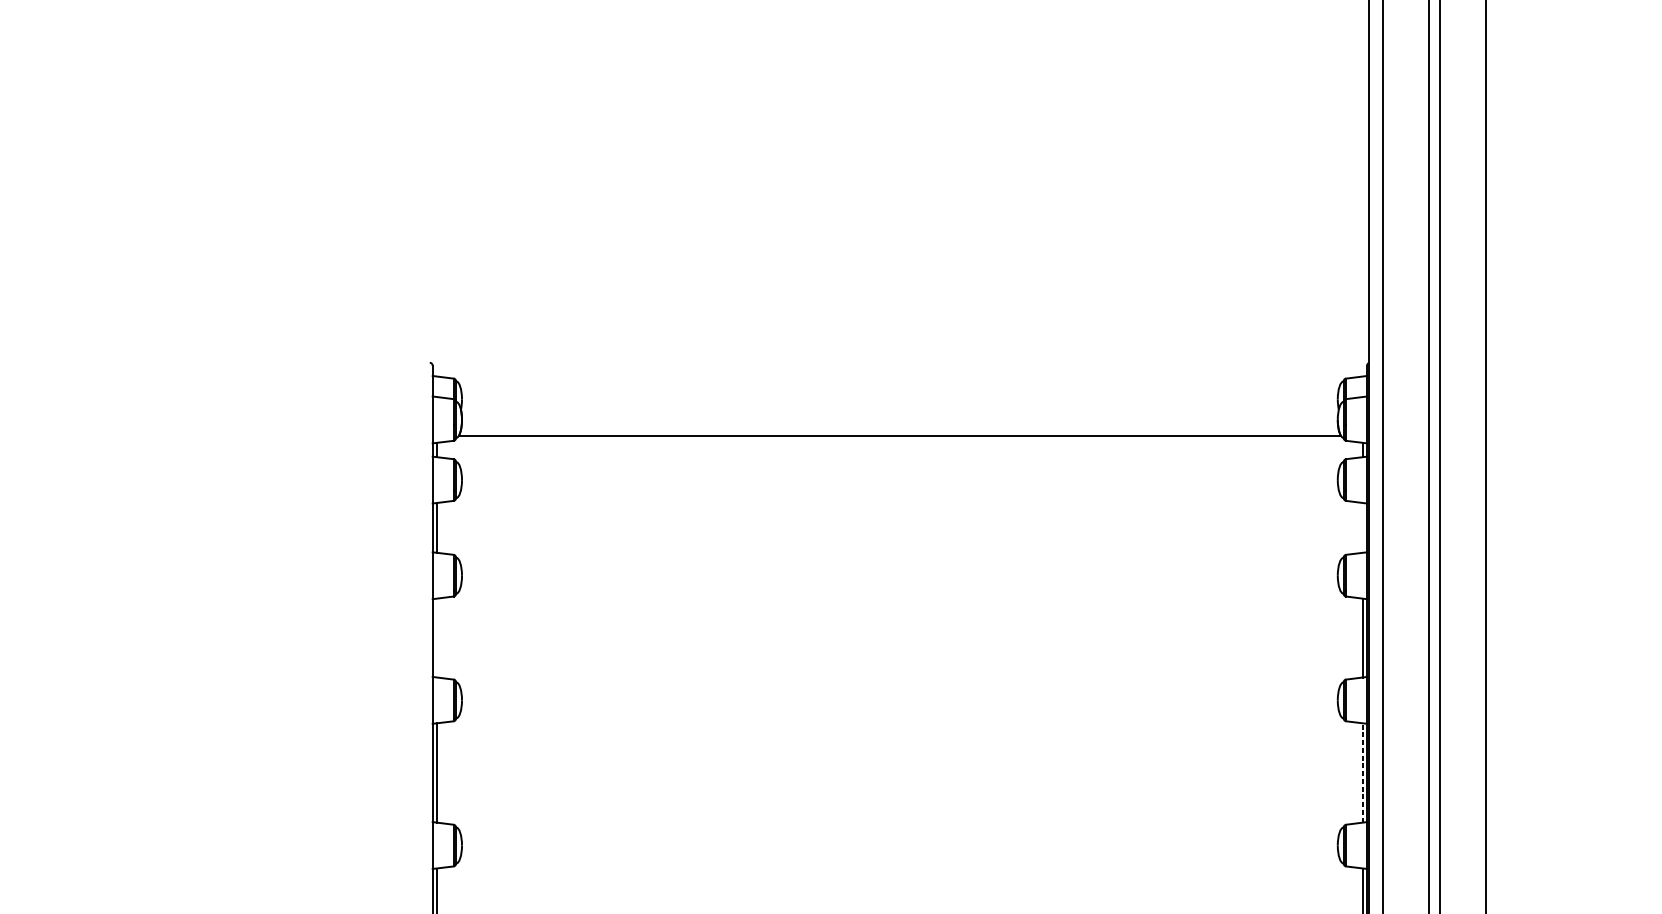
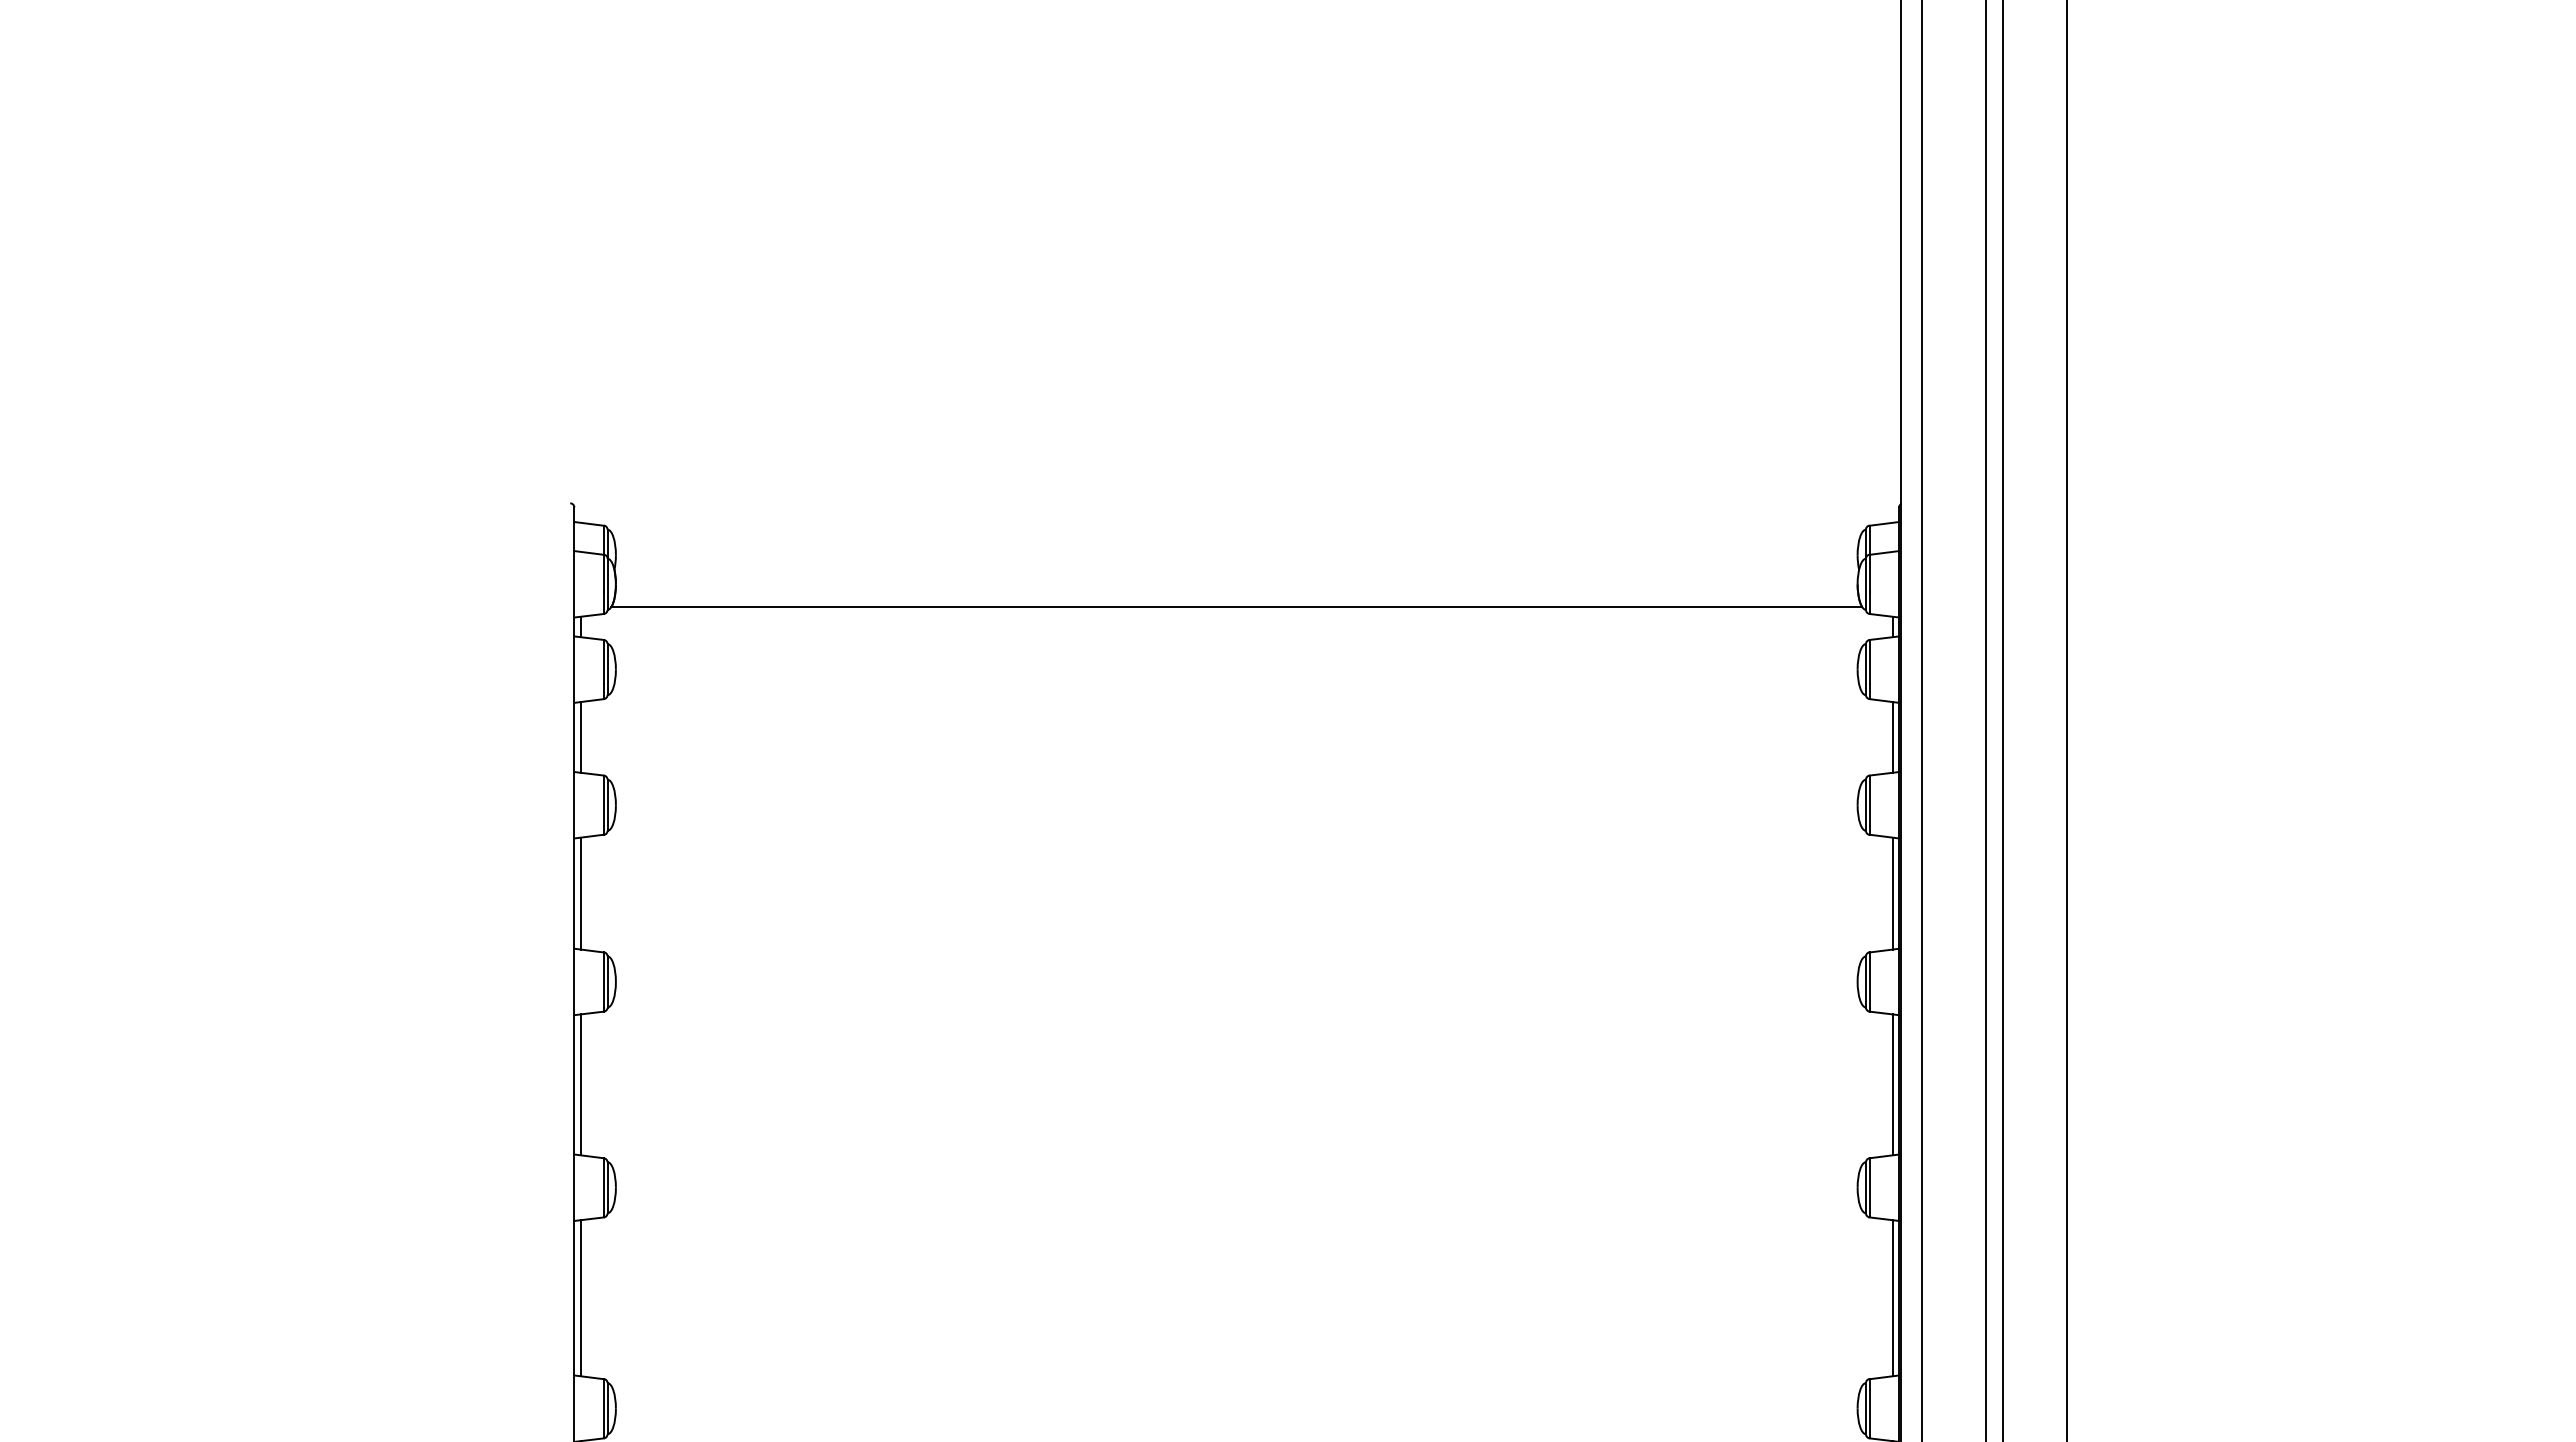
line: (1362, 527) -> (1892, 737), added
line: (437, 637) -> (580, 893), added
line: (1362, 772) -> (1892, 1084), dashed -> solid

